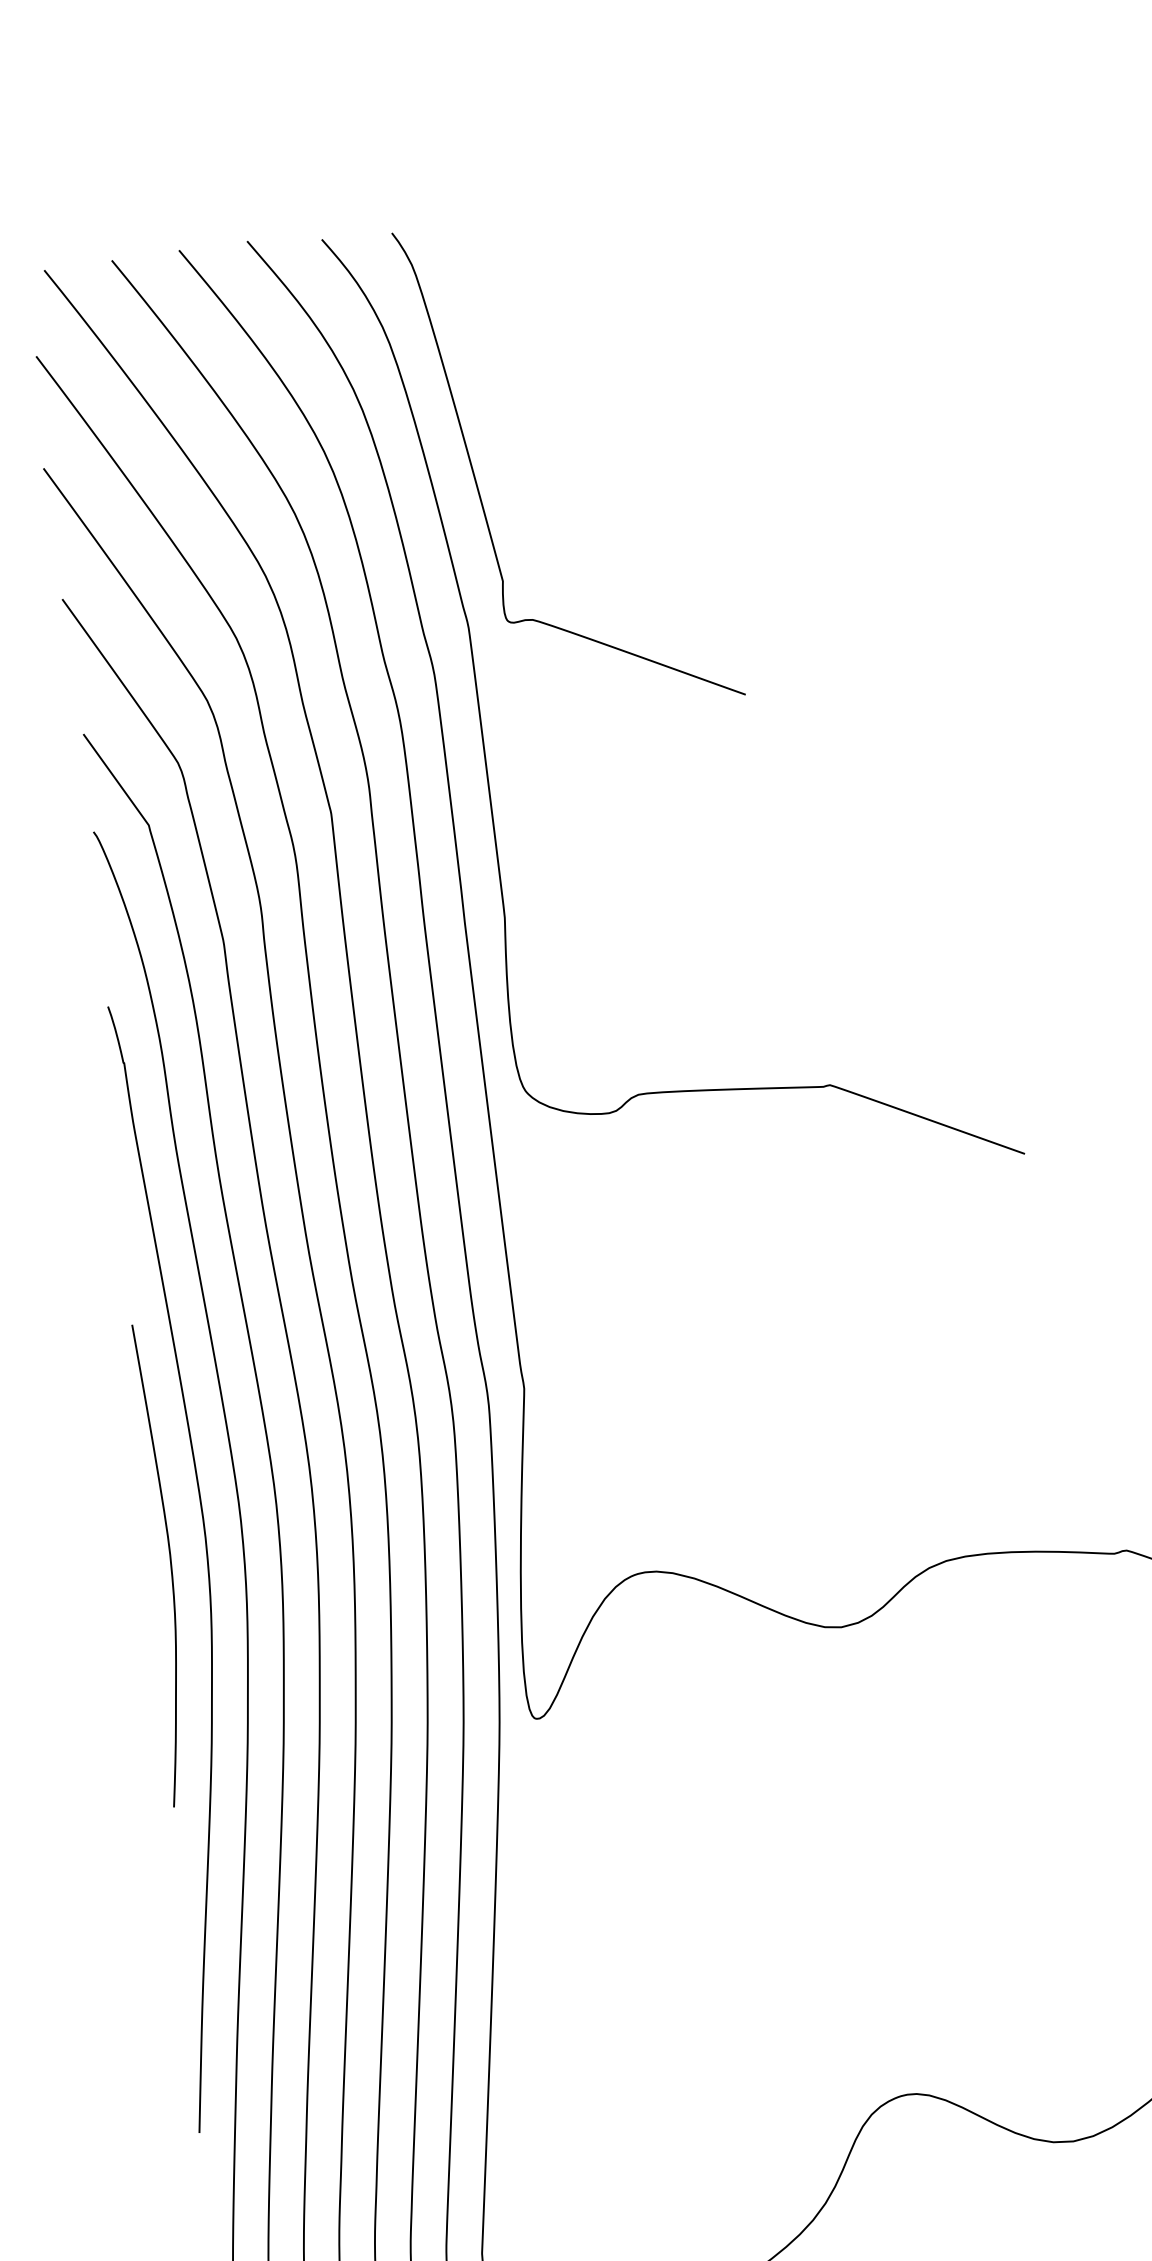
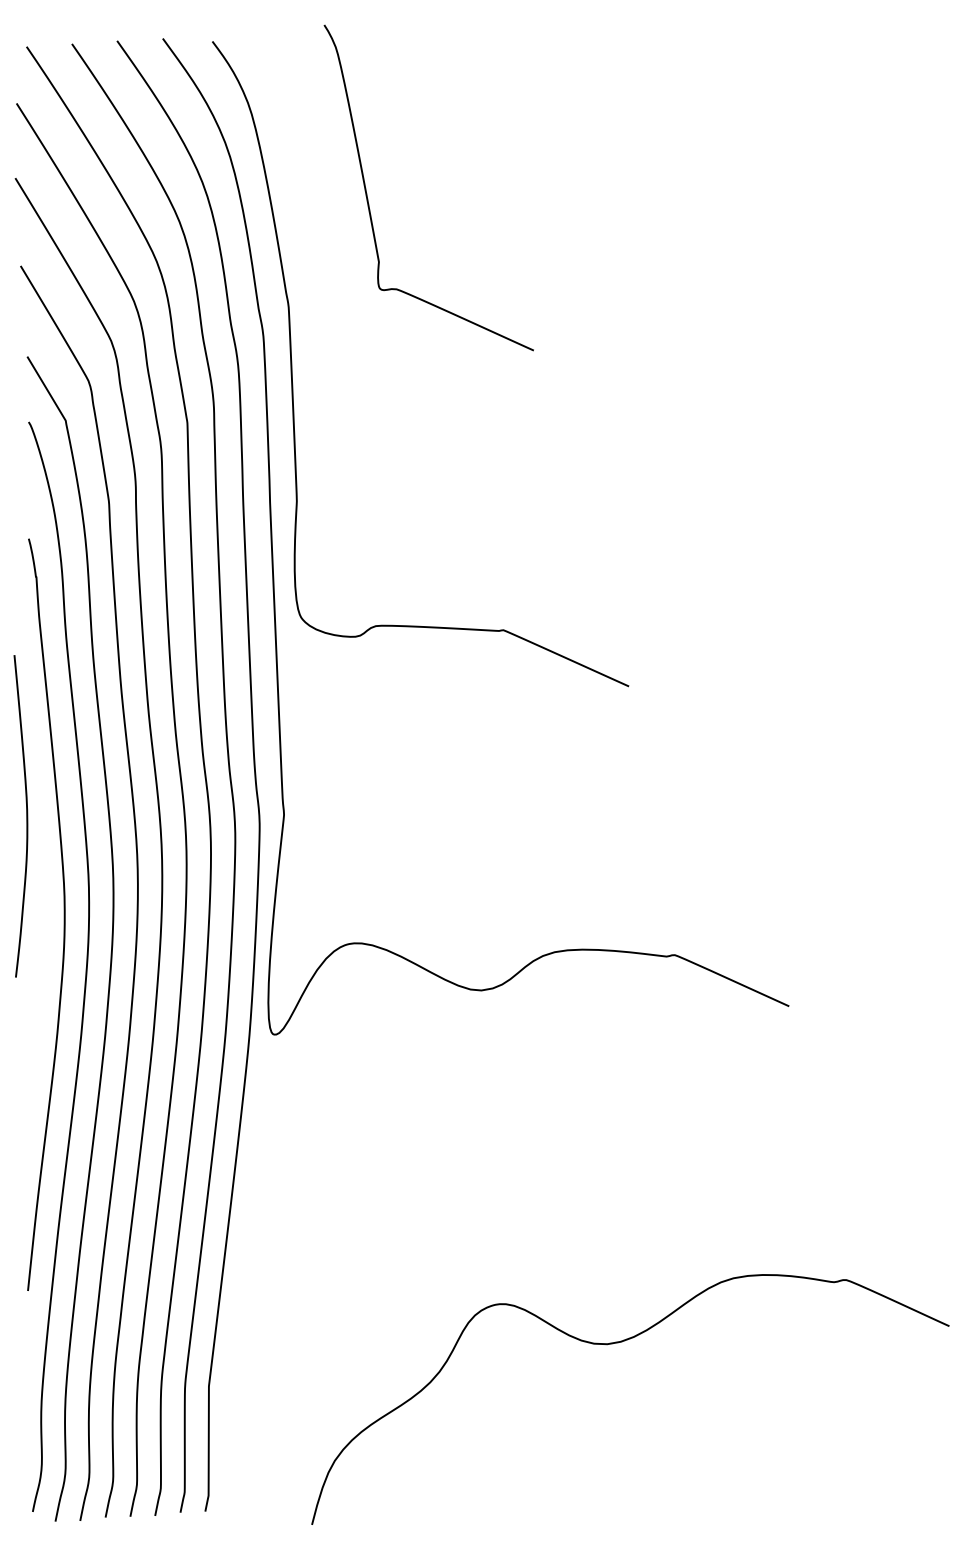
curve: (479, 487) -> (368, 198), moved
curve: (170, 1564) -> (26, 816), moved

